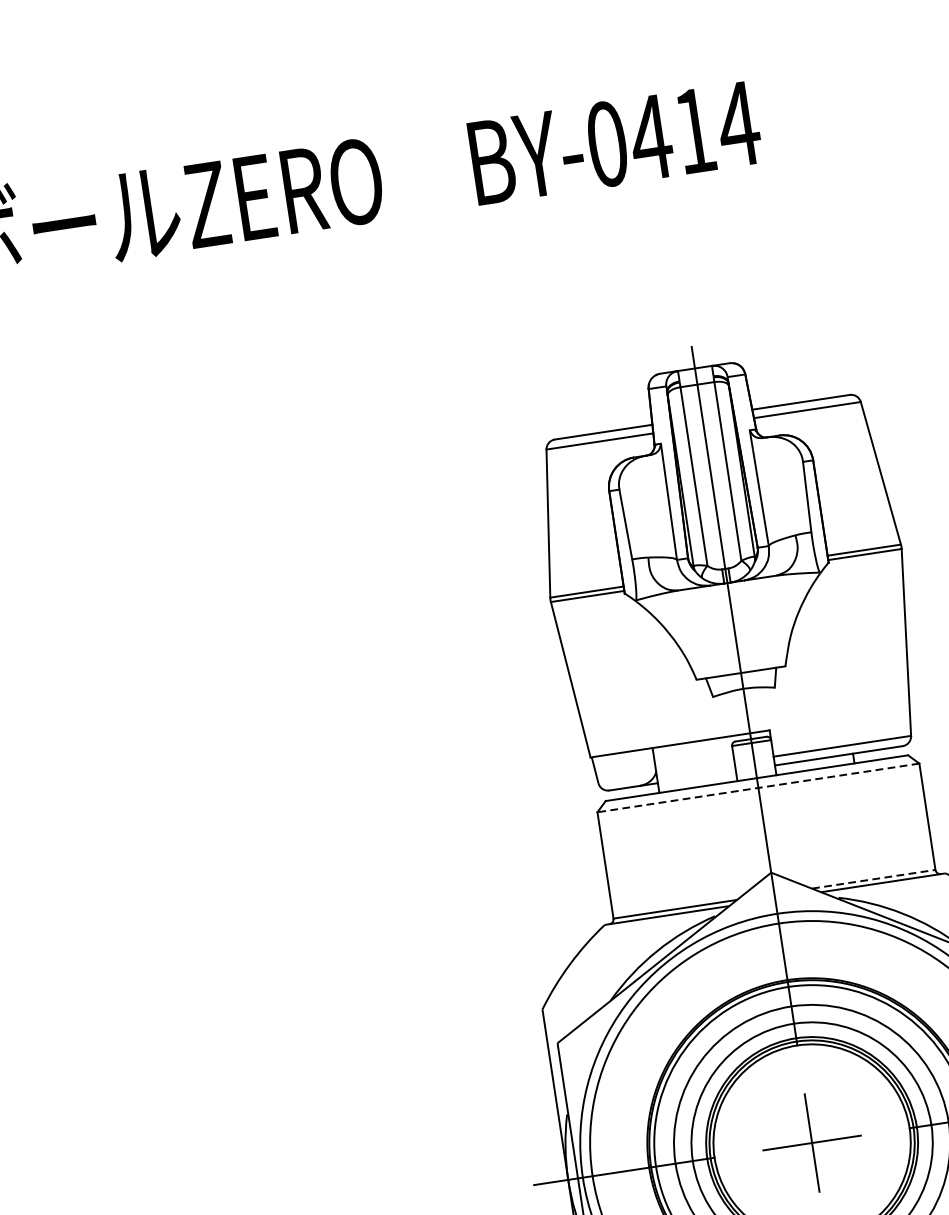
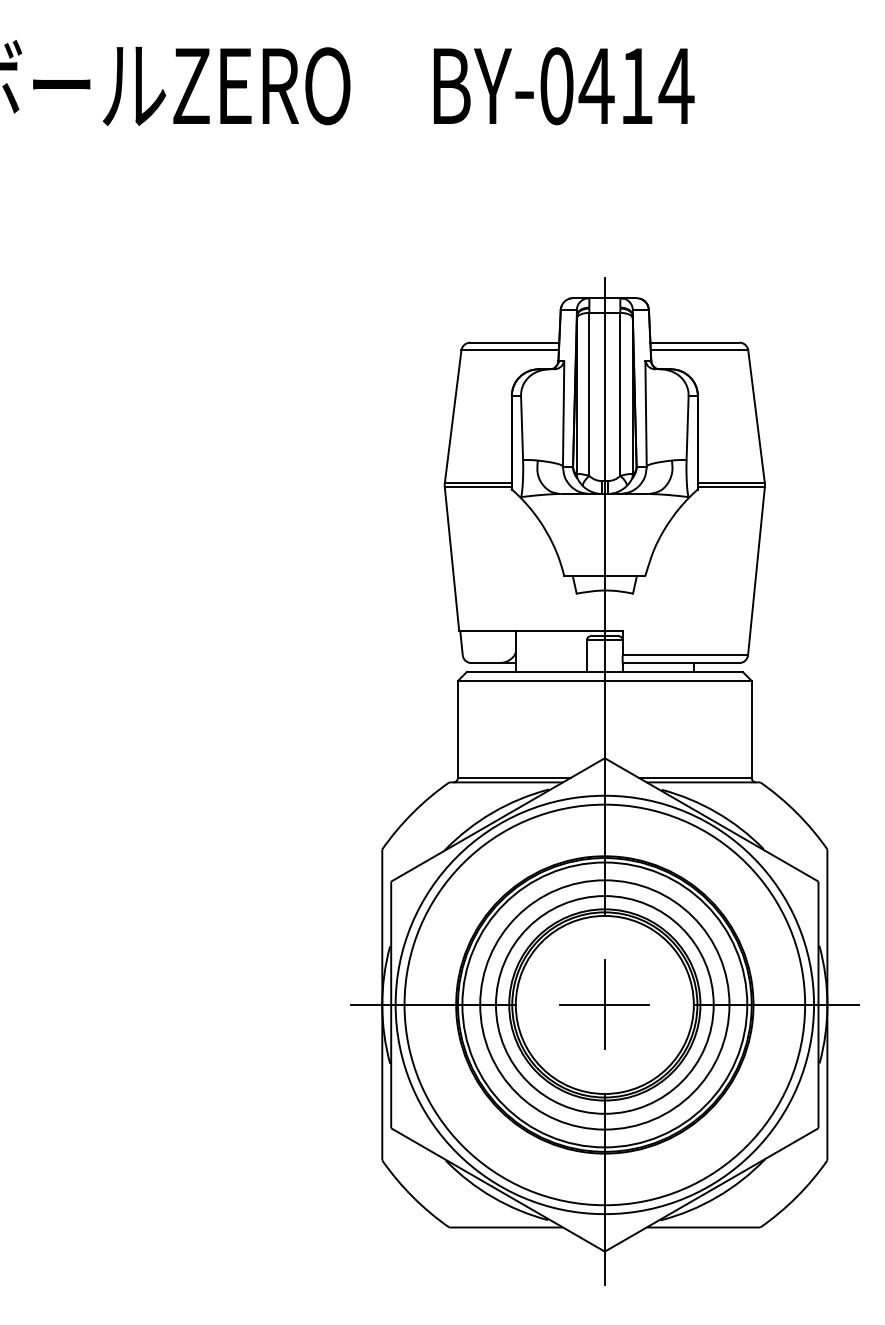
line: (757, 787) -> (604, 680), dashed -> solid
line: (873, 878) -> (695, 777), dashed -> solid

